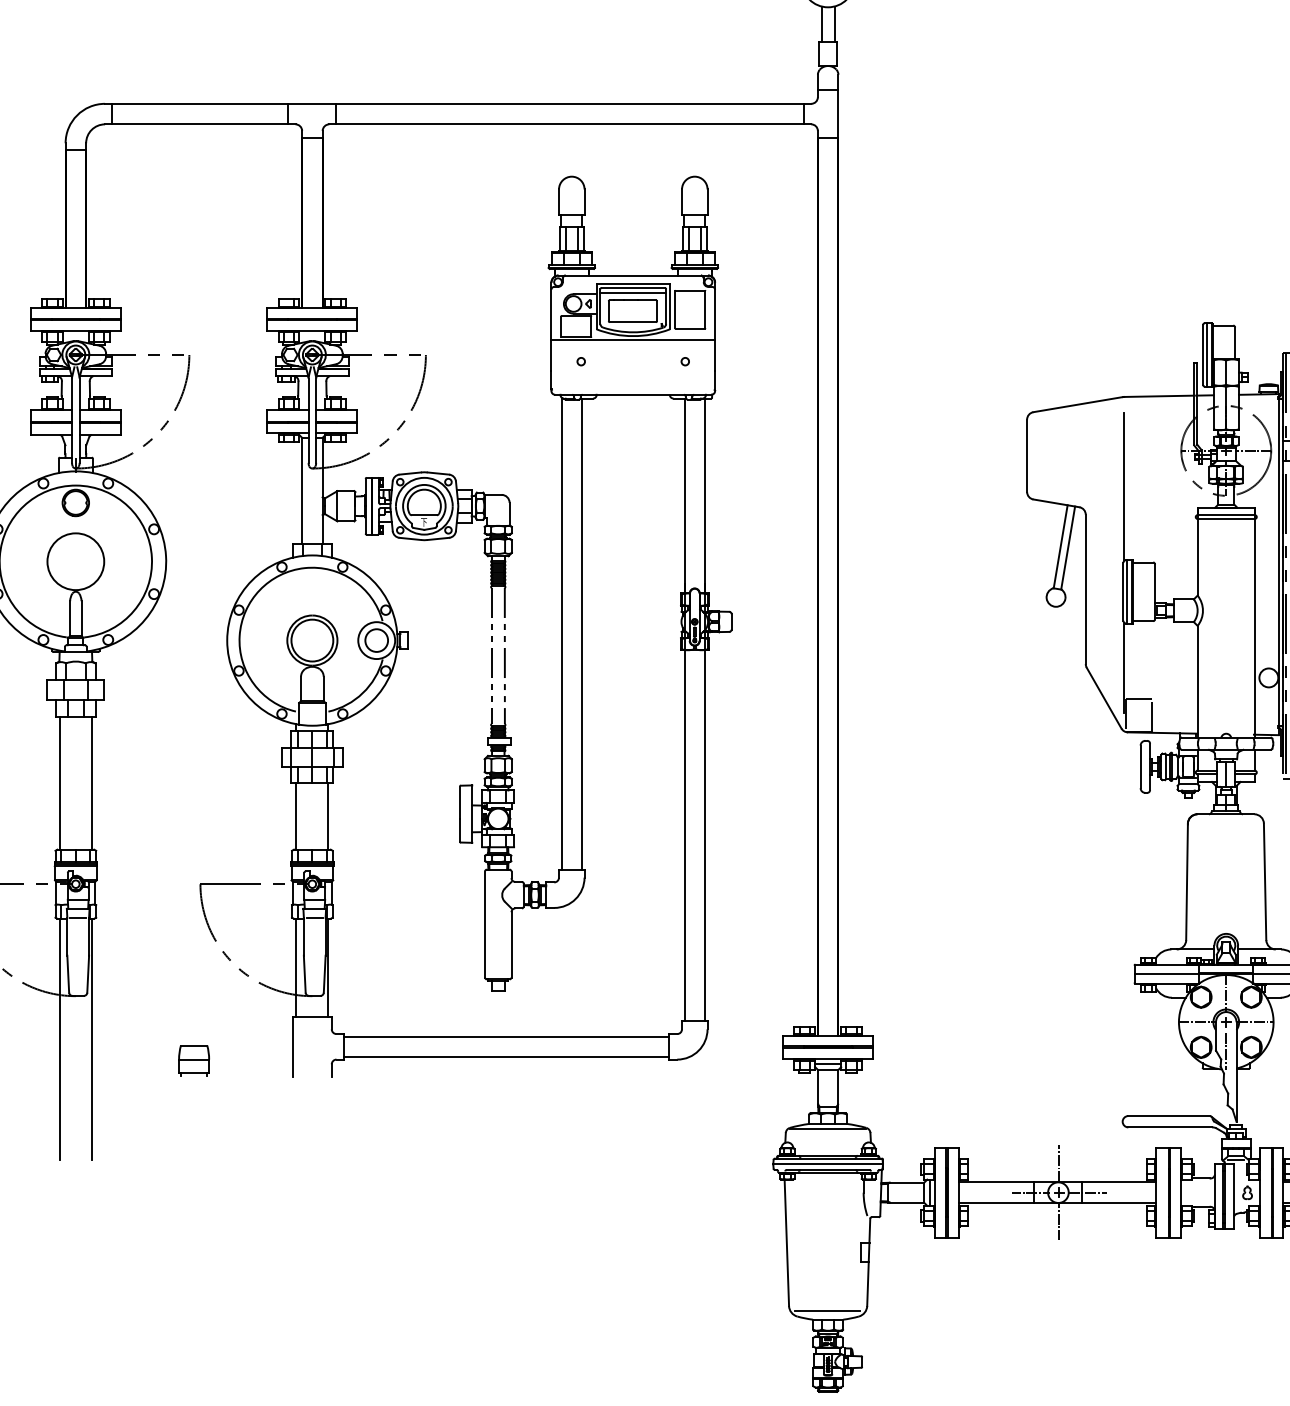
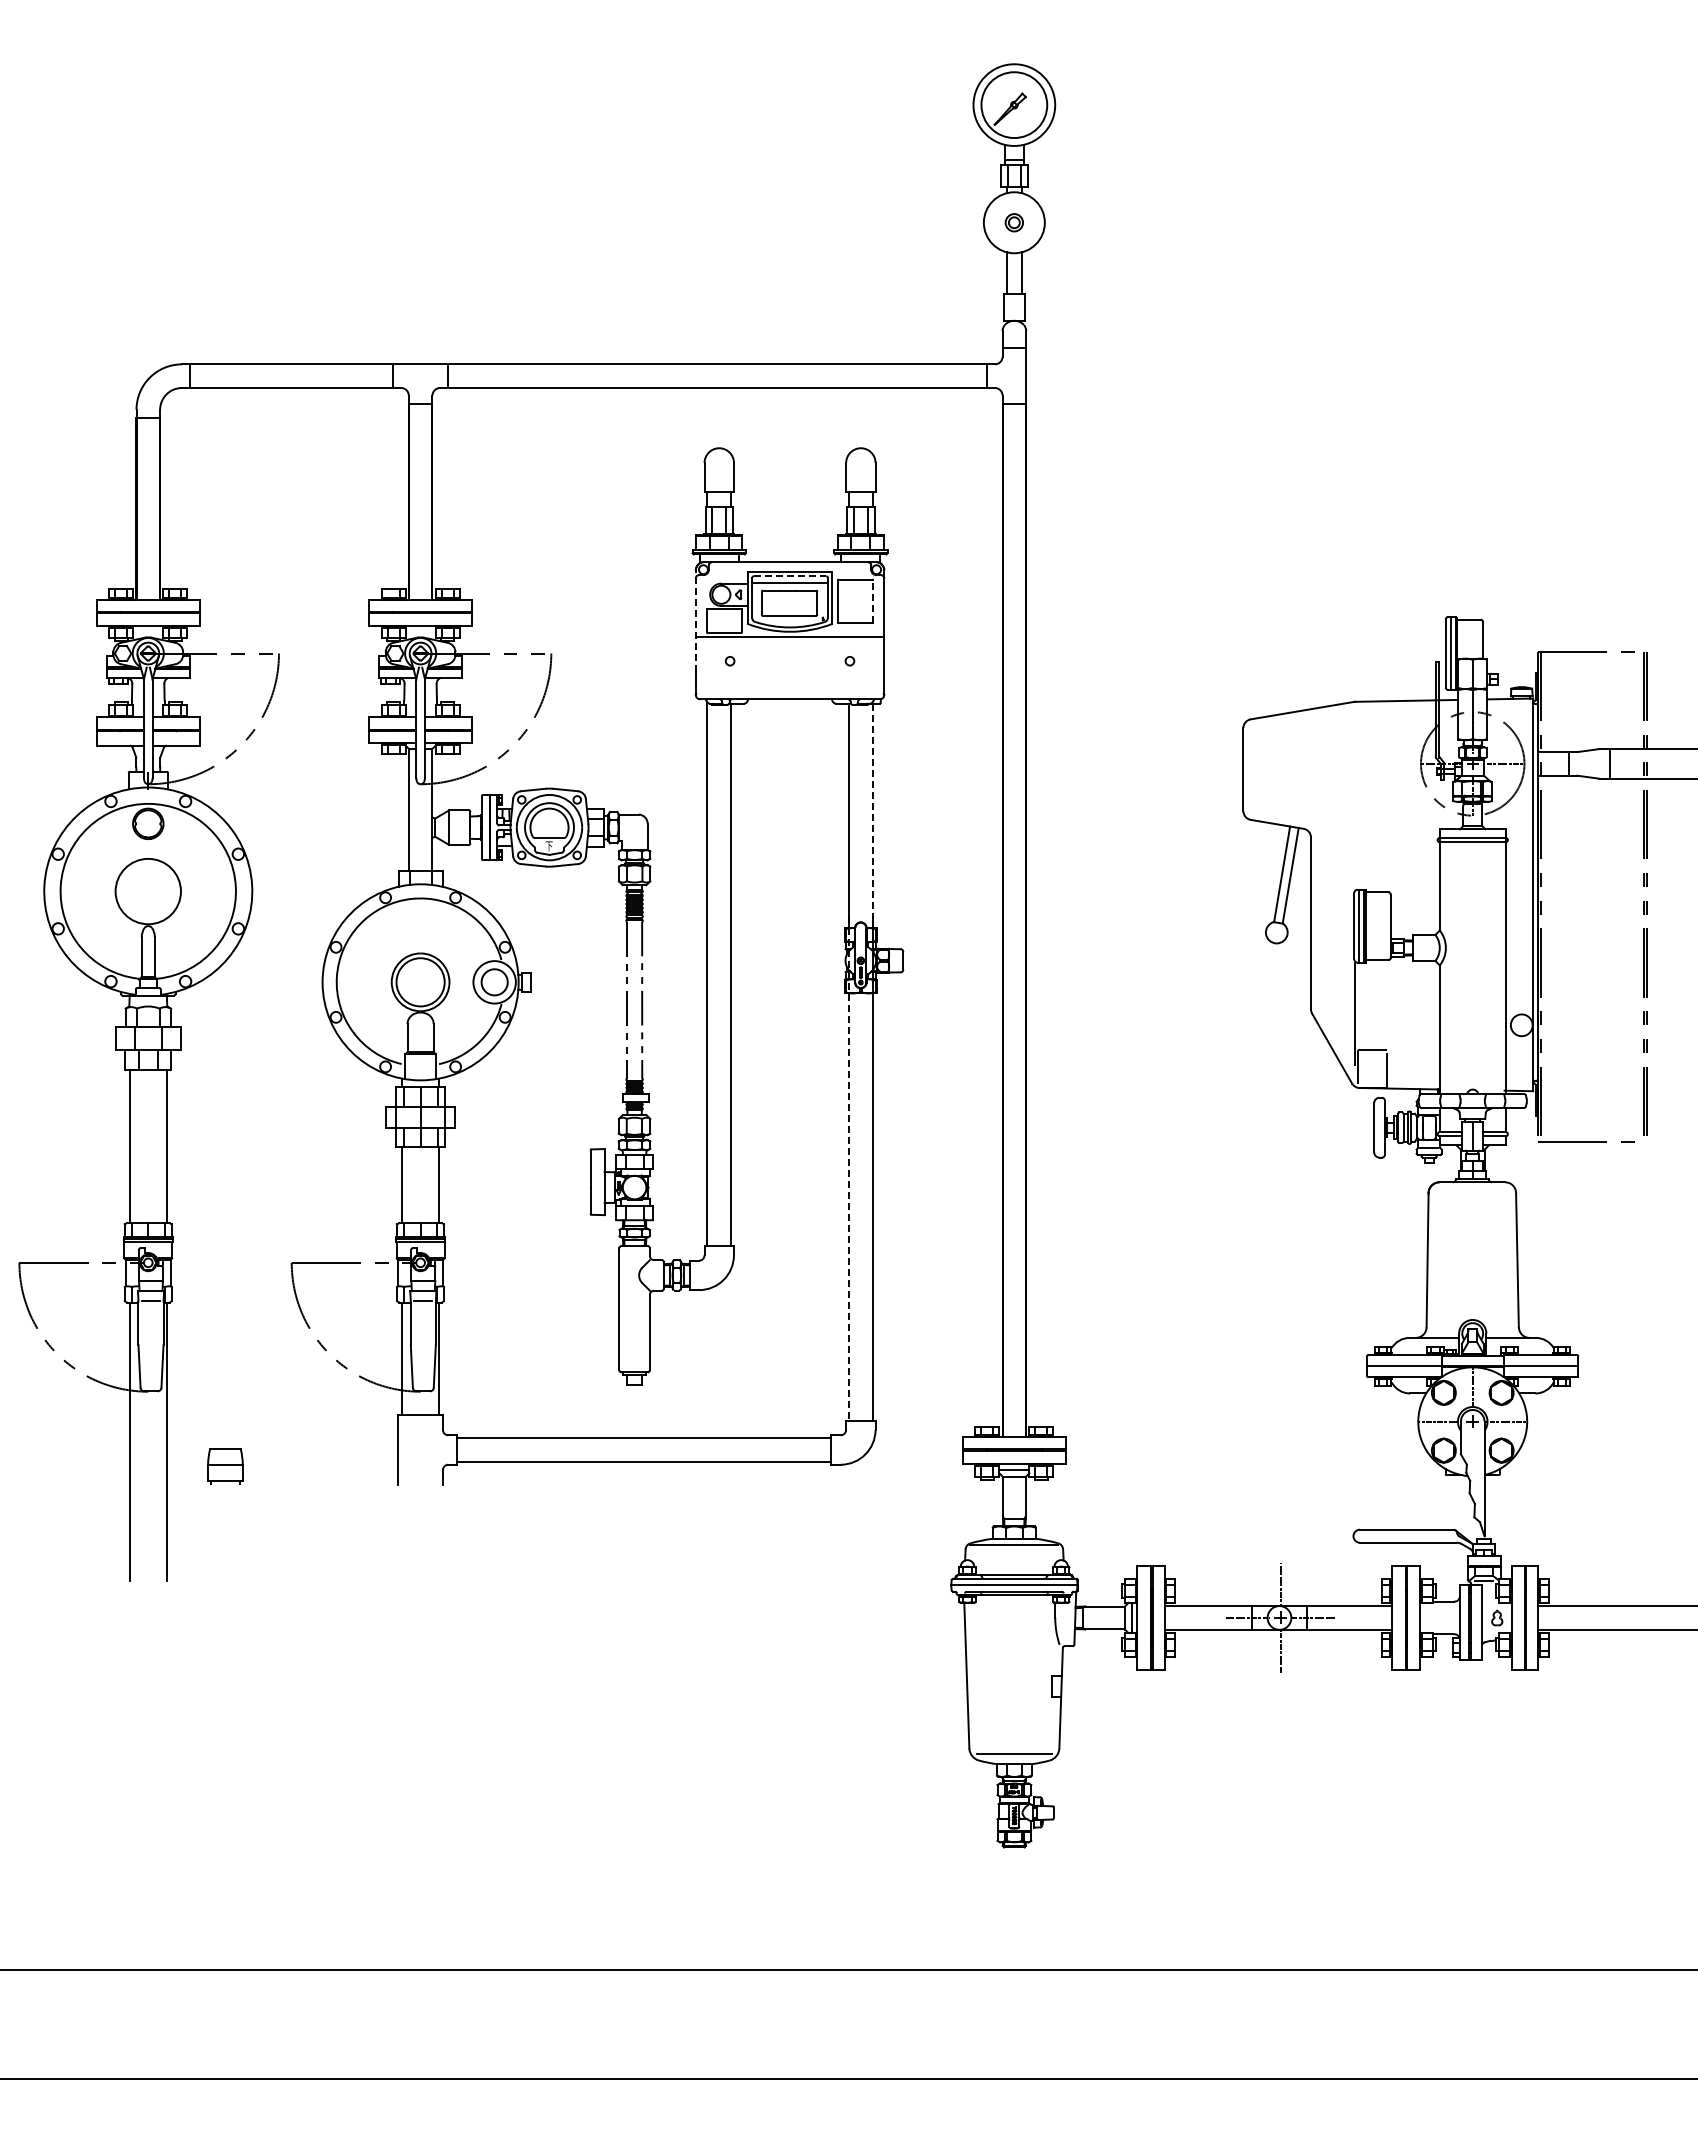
line: (633, 288) -> (790, 576), solid -> dashed
line: (705, 308) -> (873, 600), solid -> dashed
line: (551, 327) -> (695, 621), solid -> dashed
line: (1123, 486) -> (1354, 804), removed
line: (704, 496) -> (872, 816), solid -> dashed
line: (684, 802) -> (849, 1168), solid -> dashed
line: (1226, 1050) -> (1472, 1454), removed
part: (194, 1061) -> (225, 1466), moved

